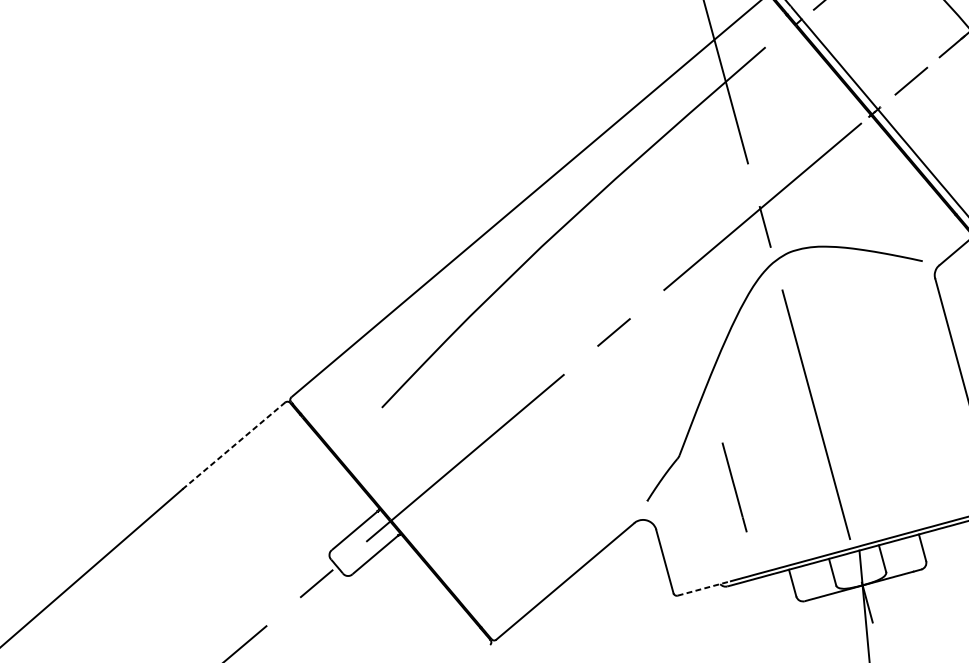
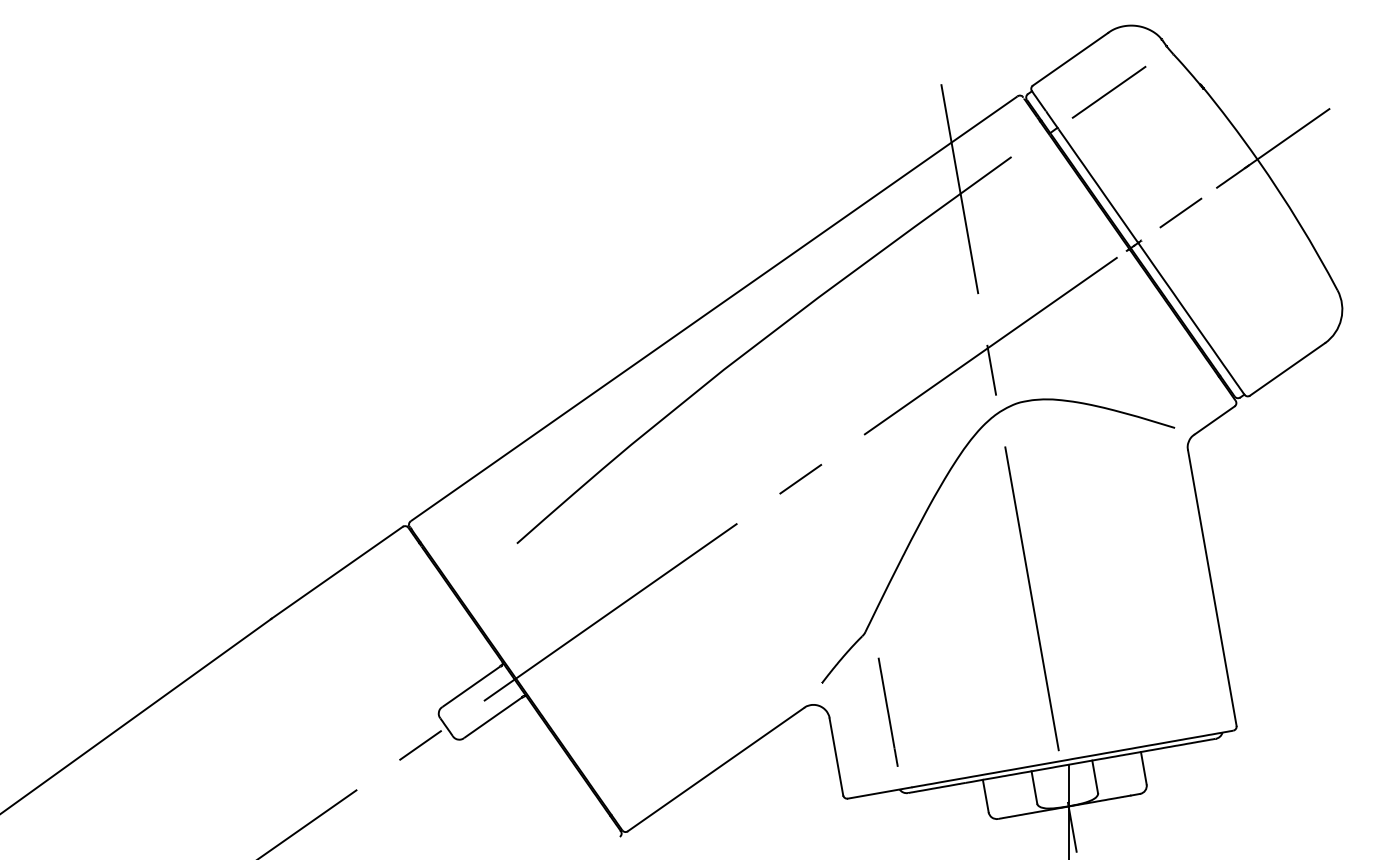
line: (234, 445) -> (337, 572), dashed -> solid
line: (733, 486) -> (887, 711), moved
line: (704, 588) -> (880, 792), dashed -> solid

